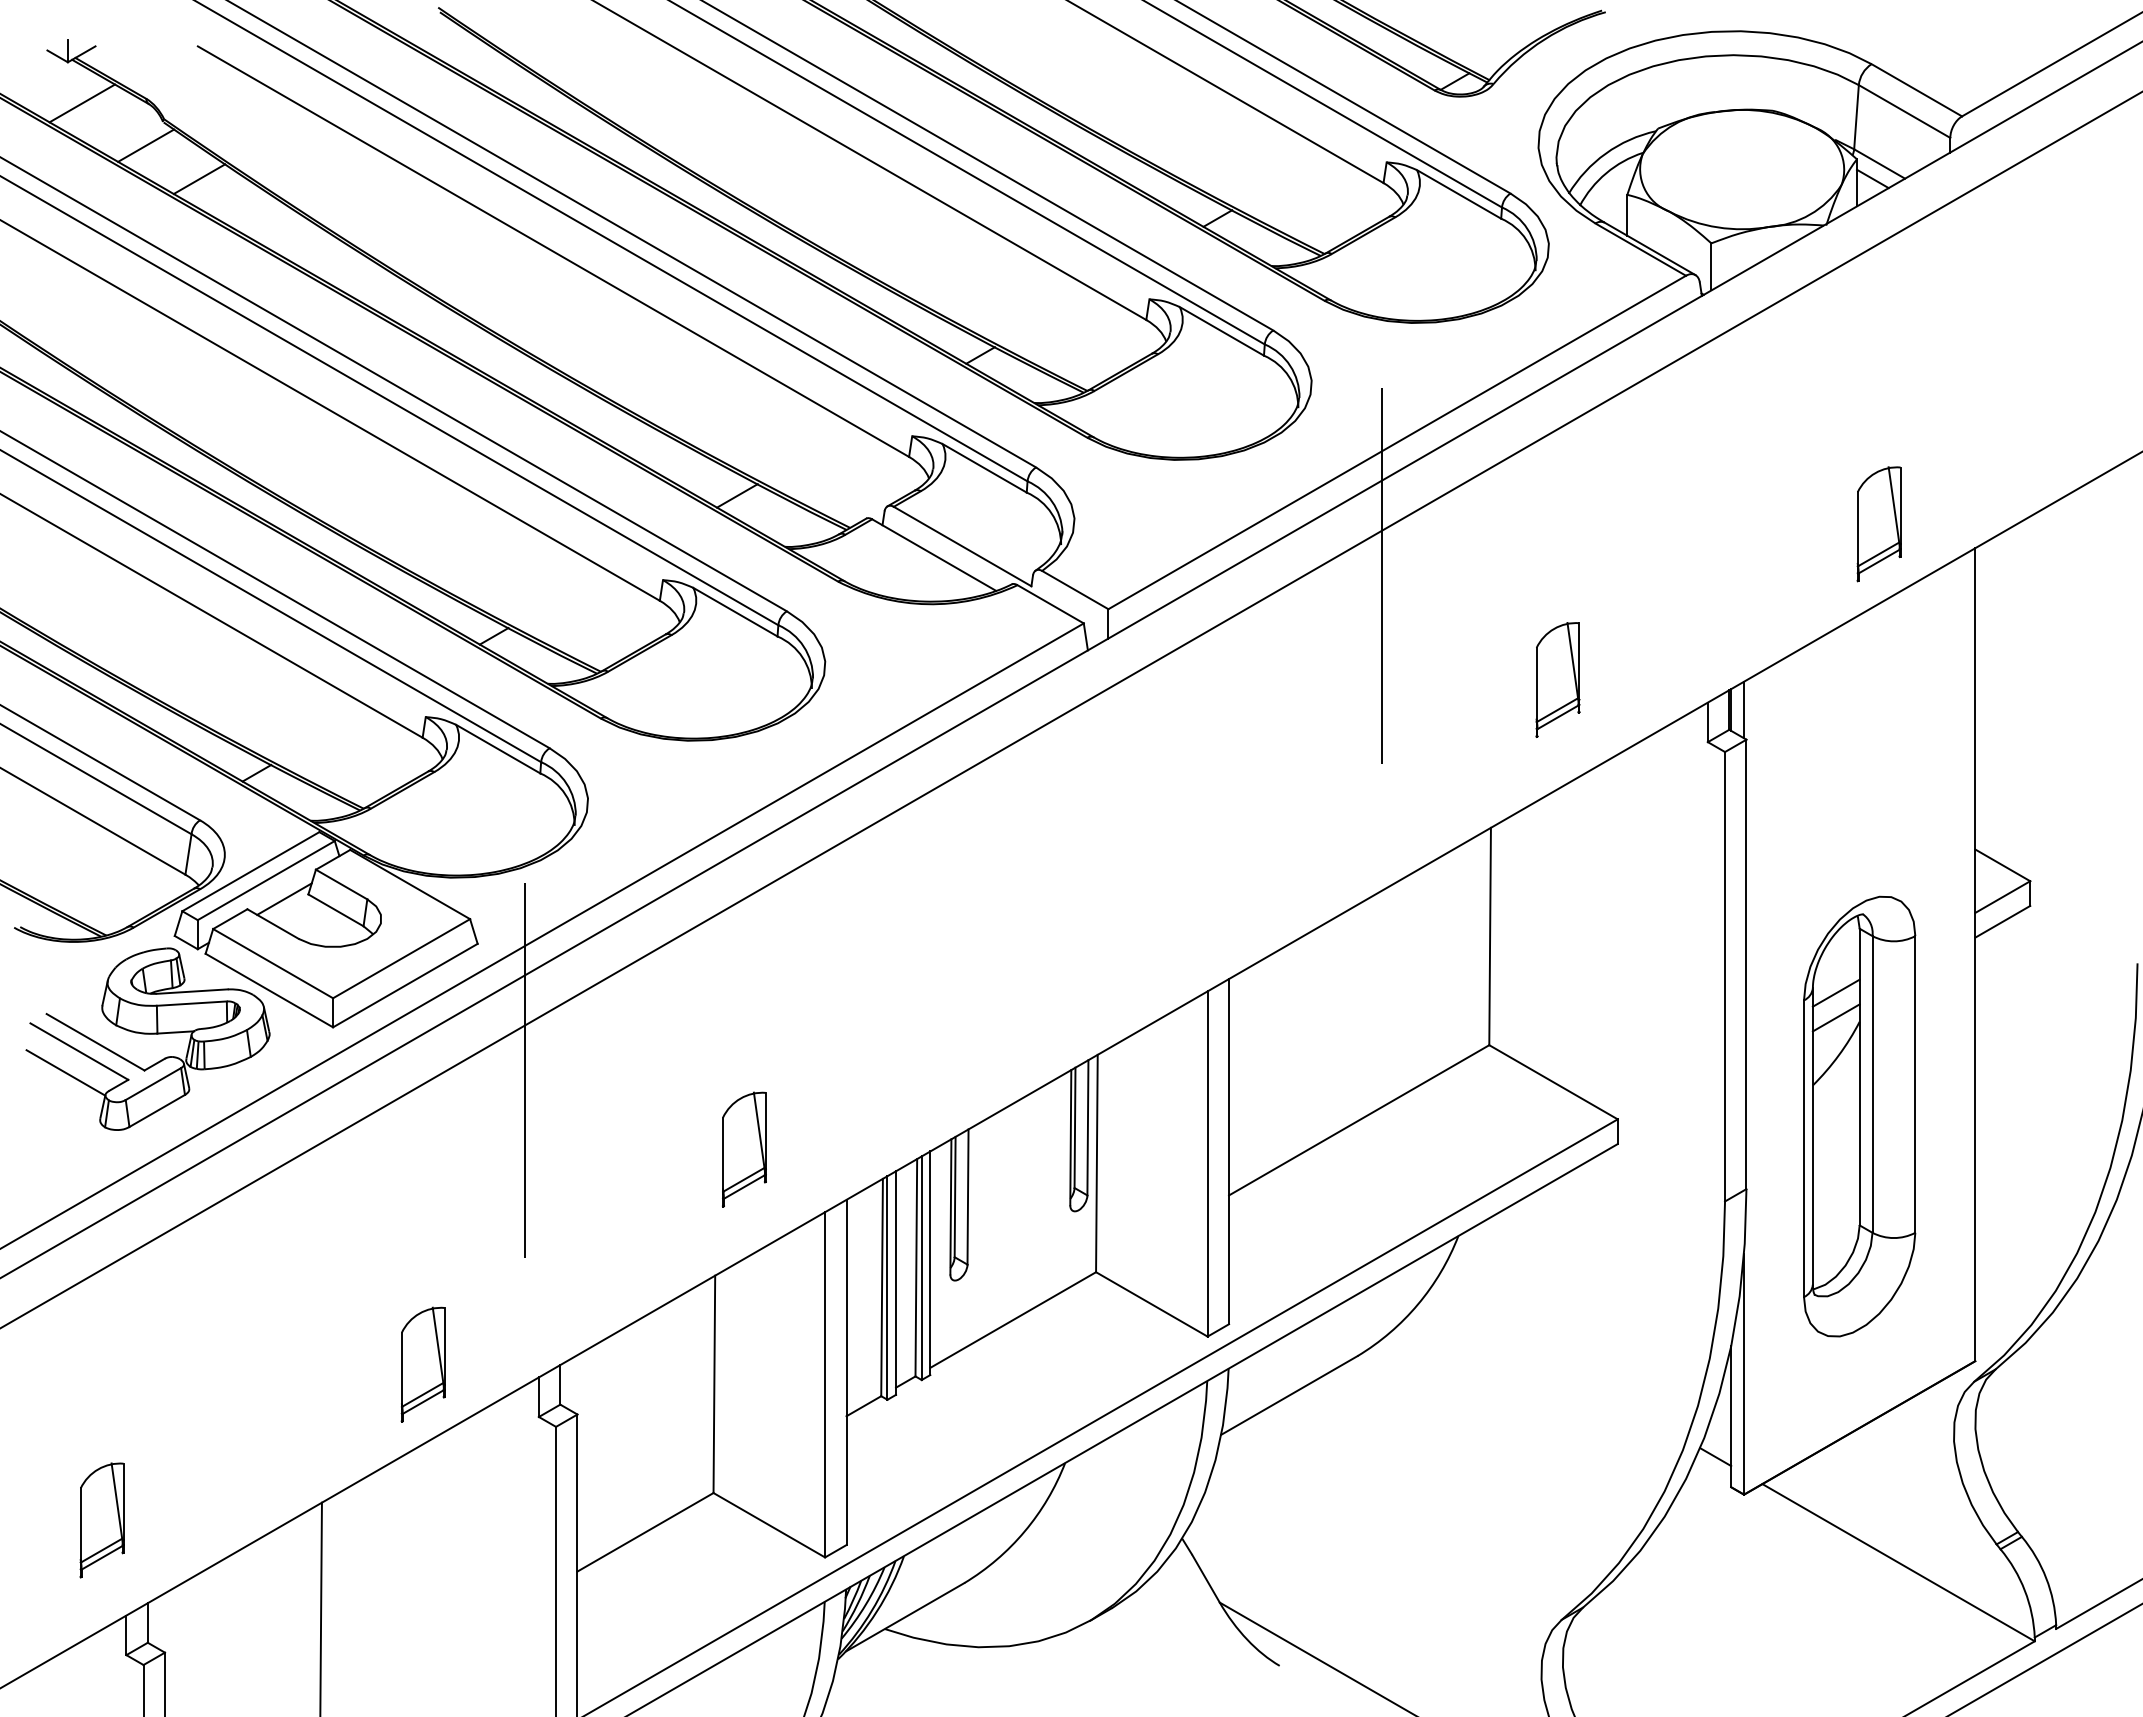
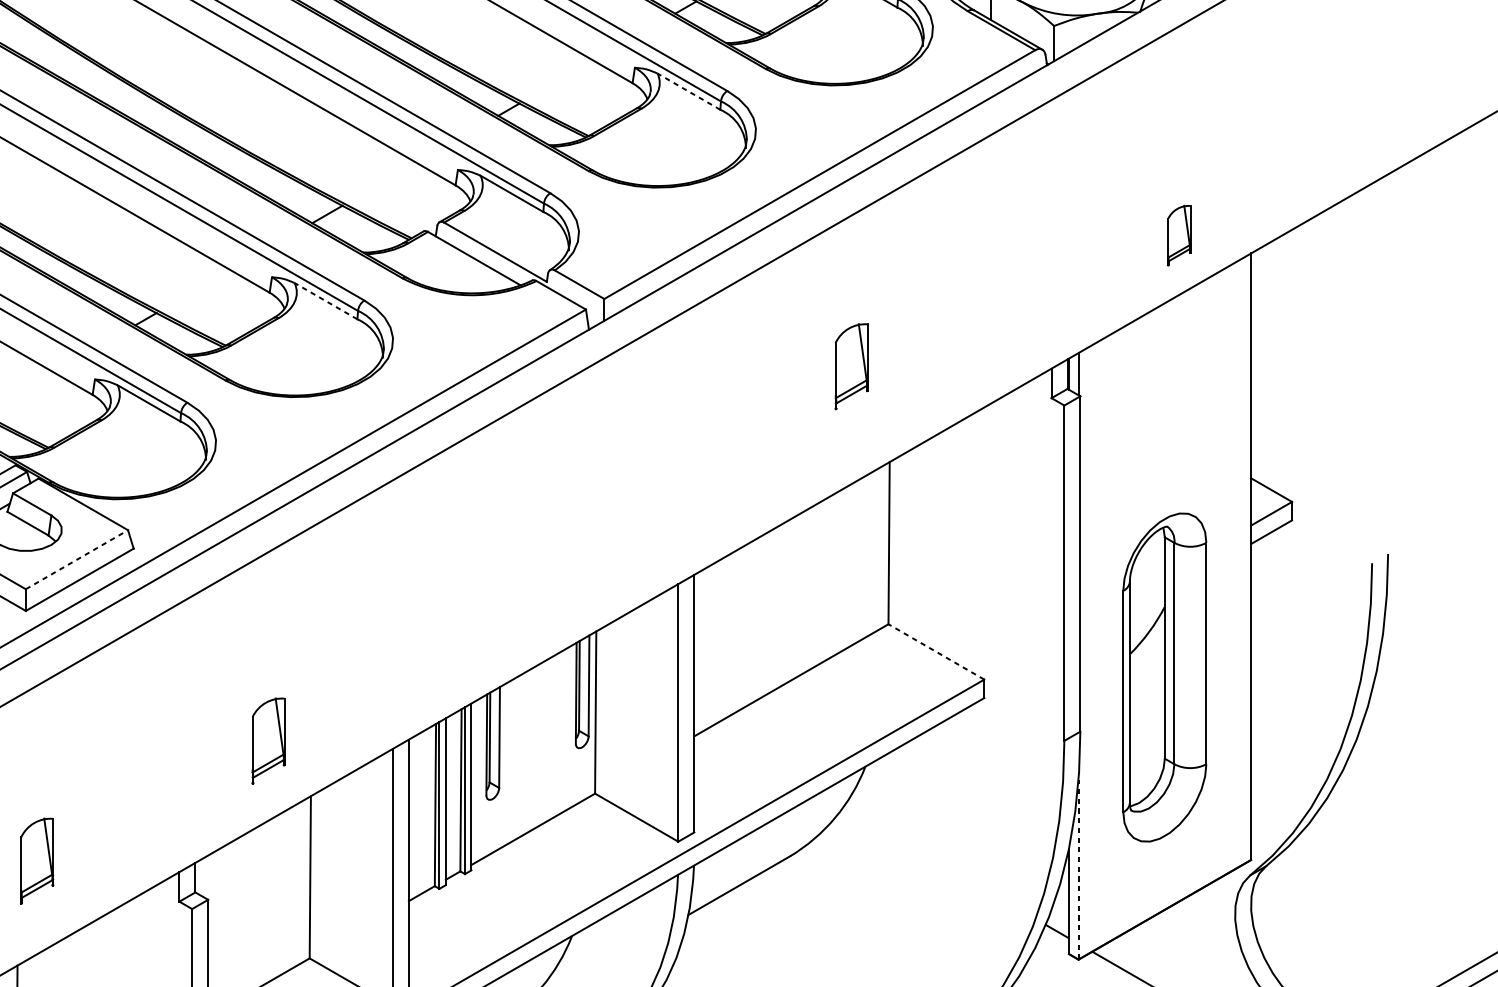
line: (1221, 331) -> (688, 91), solid -> dashed
part: (1878, 524) -> (1178, 235), size x0.7
line: (1381, 575) -> (808, 273), removed
line: (735, 612) -> (326, 301), solid -> dashed
part: (1557, 679) -> (851, 366), moved
line: (402, 958) -> (77, 559), solid -> dashed
line: (1835, 992) -> (1146, 584), removed
line: (1835, 1017) -> (1146, 603), removed
line: (525, 1070) -> (169, 643), removed
line: (1553, 1082) -> (936, 652), solid -> dashed
part: (744, 1149) -> (268, 740), moved
part: (422, 1364) -> (36, 861), moved
line: (1744, 1374) -> (1078, 869), solid -> dashed

